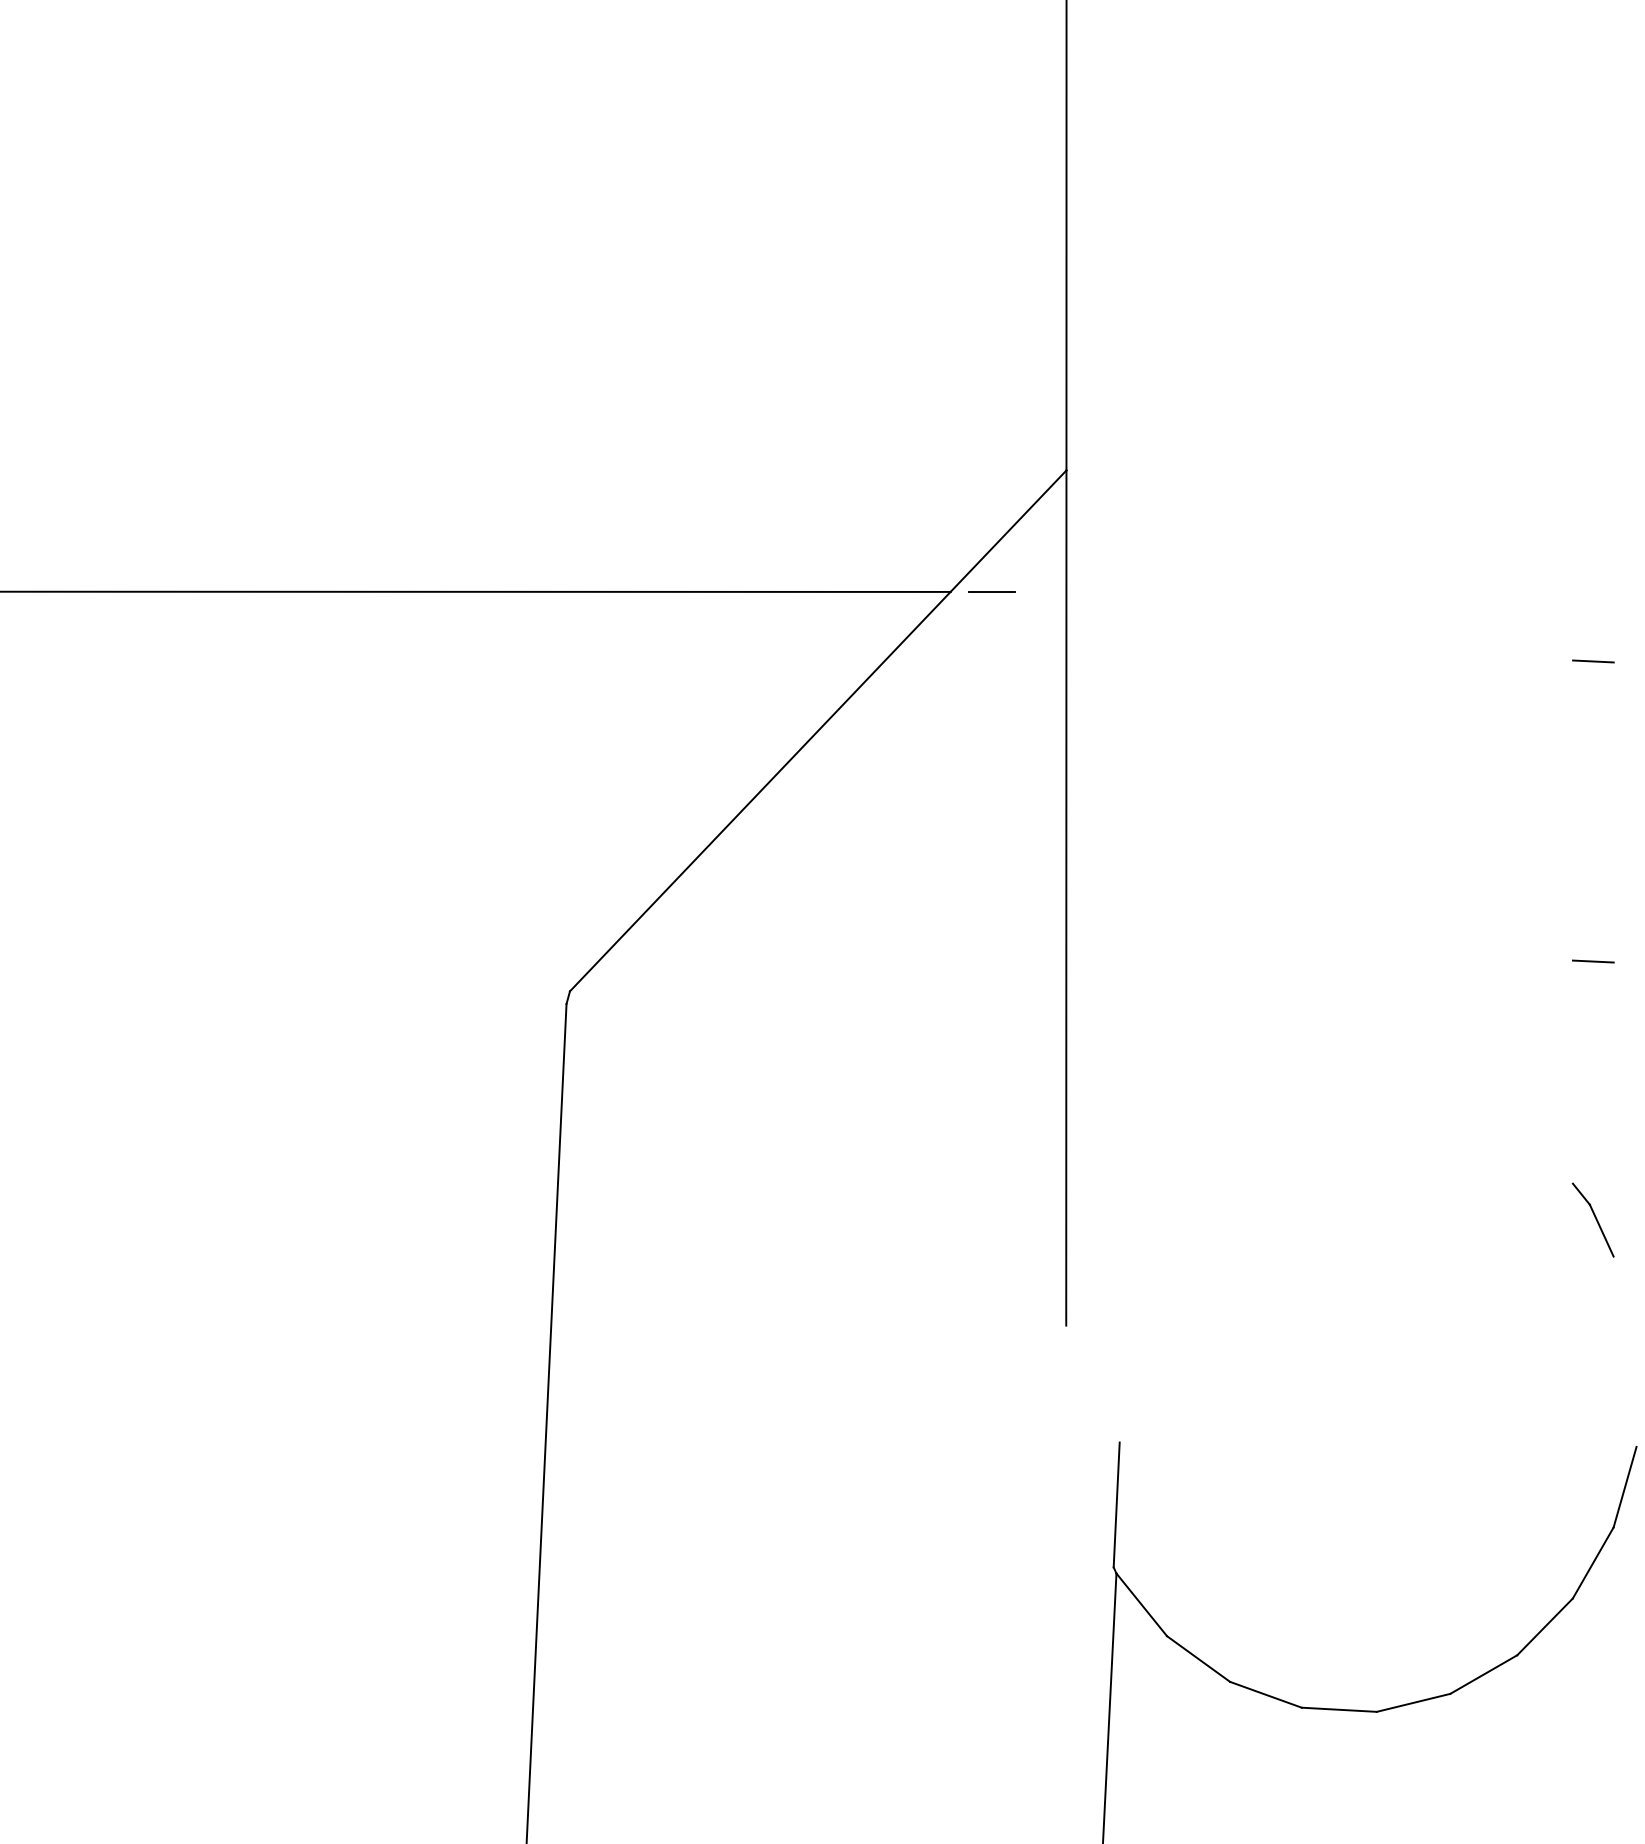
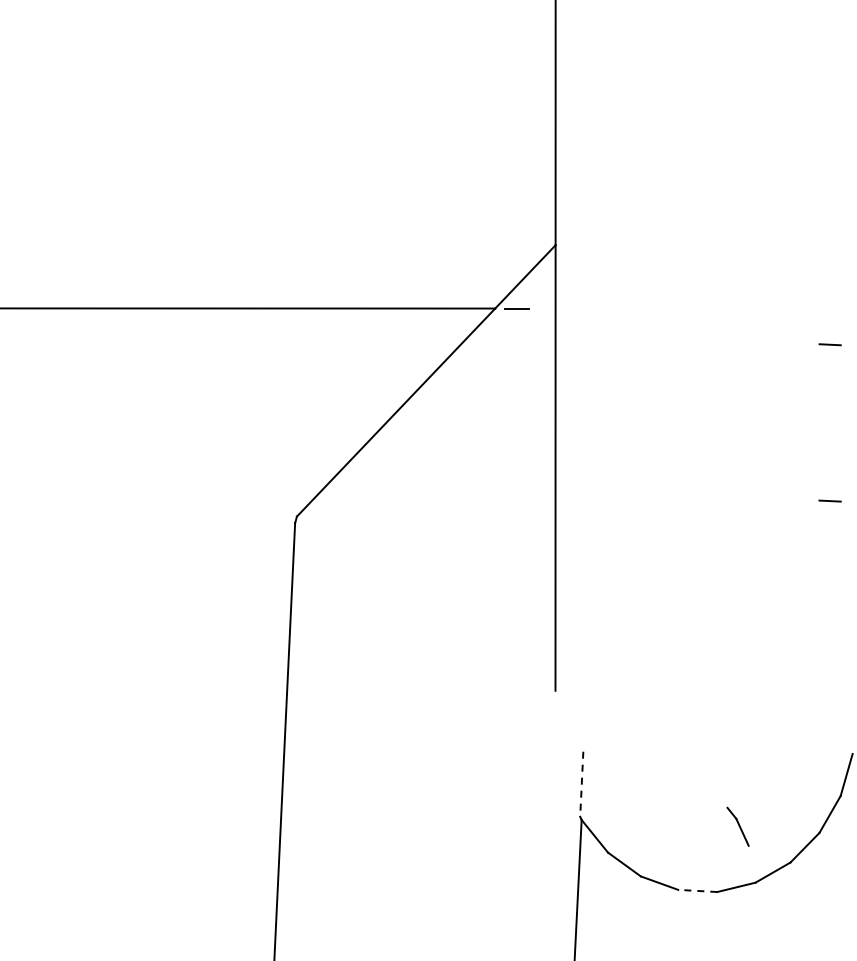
part: (1592, 1219) -> (737, 826), moved
line: (1116, 1505) -> (581, 784), solid -> dashed
line: (1338, 1708) -> (697, 890), solid -> dashed

